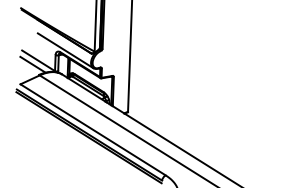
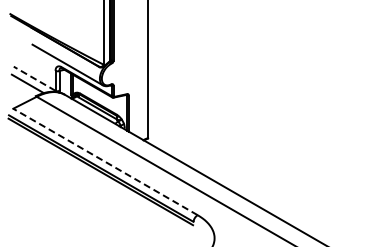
line: (38, 60) -> (34, 78), solid -> dashed
line: (93, 129) -> (105, 161), solid -> dashed

